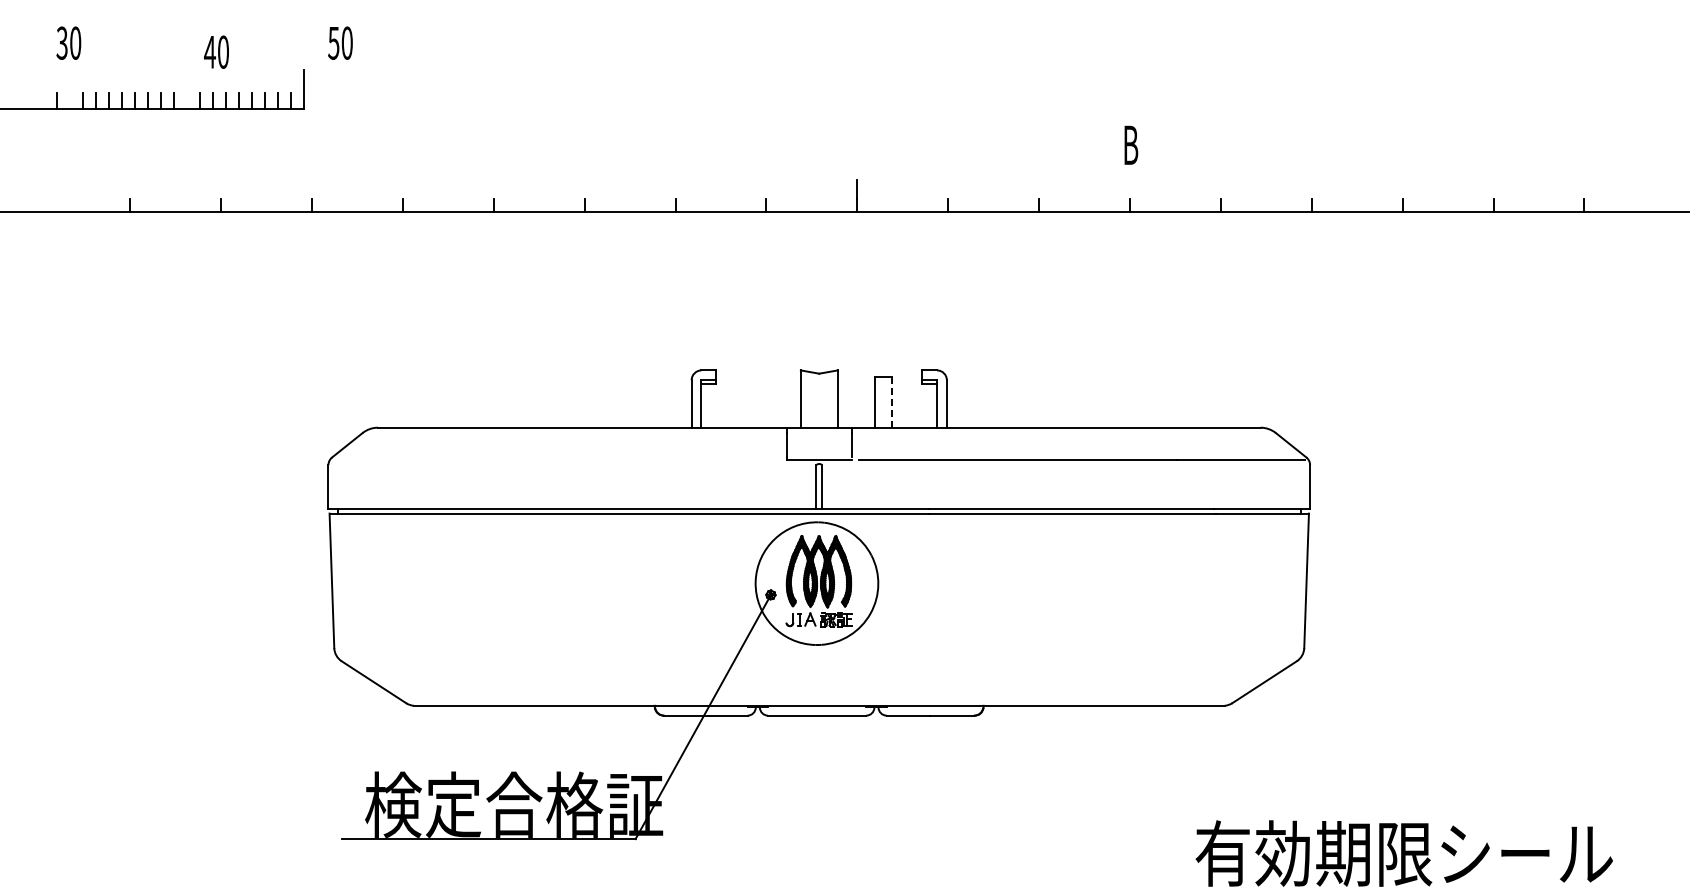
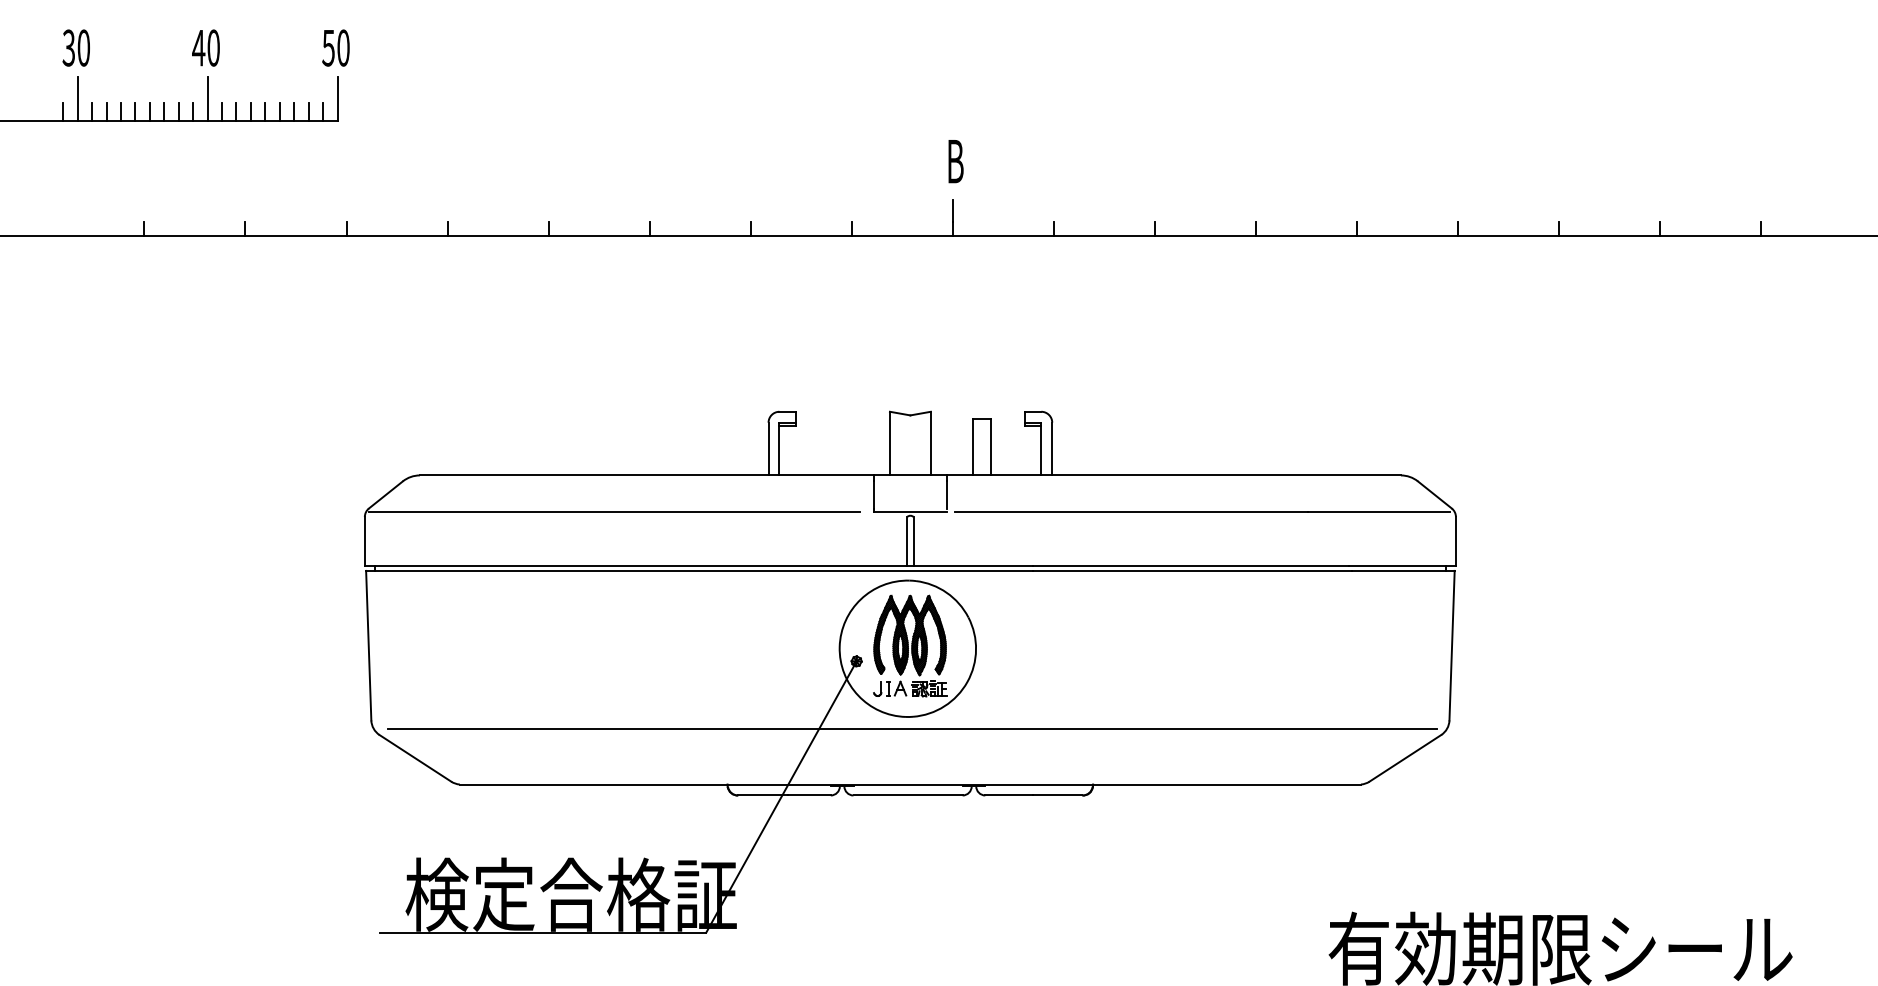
text: (340, 42) -> (336, 47), moved
text: (216, 51) -> (205, 47), moved
line: (70, 88) -> (78, 98), added
line: (186, 88) -> (207, 98), added
text: (1131, 144) -> (956, 160), moved
line: (891, 402) -> (990, 447), dashed -> solid
line: (552, 460) -> (613, 511), added
line: (821, 655) -> (912, 728), added

